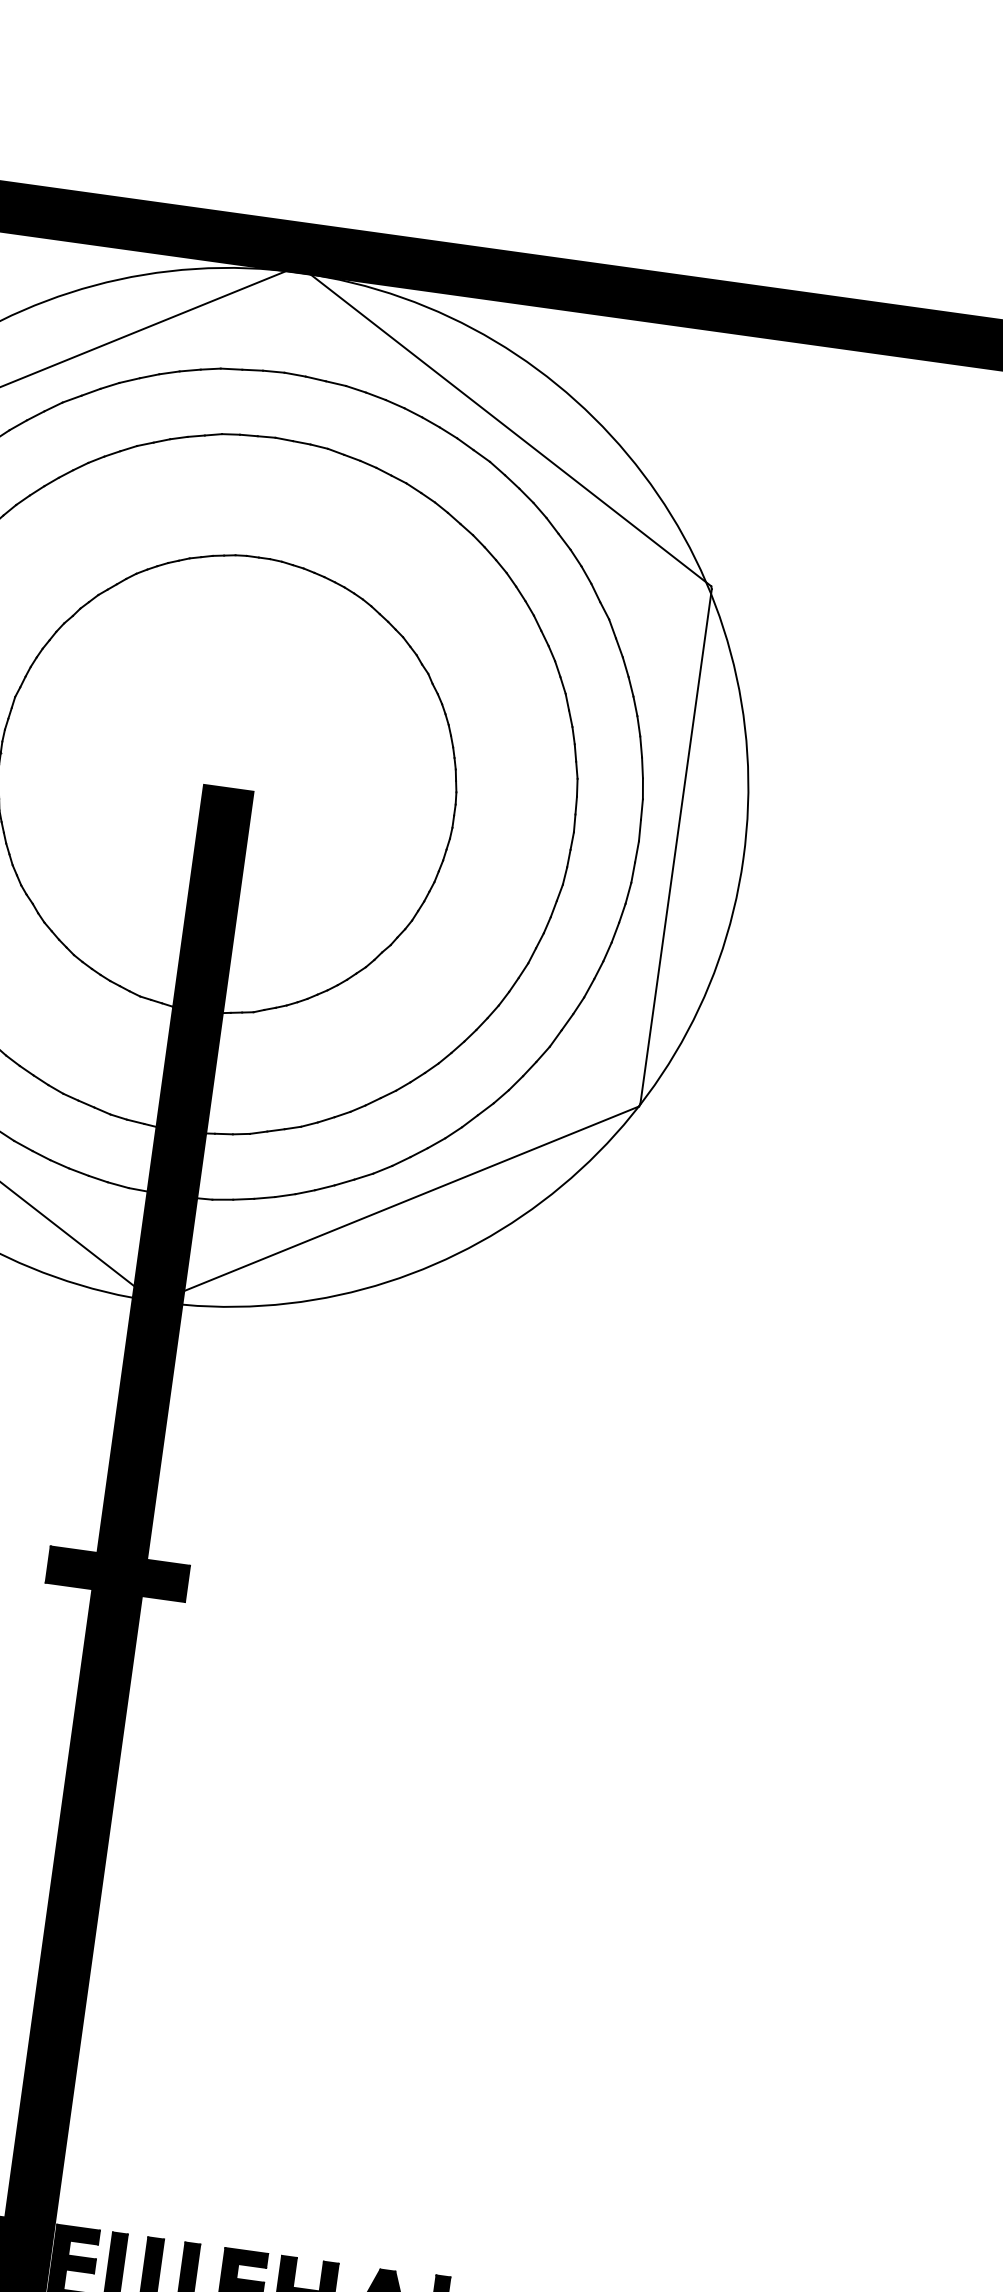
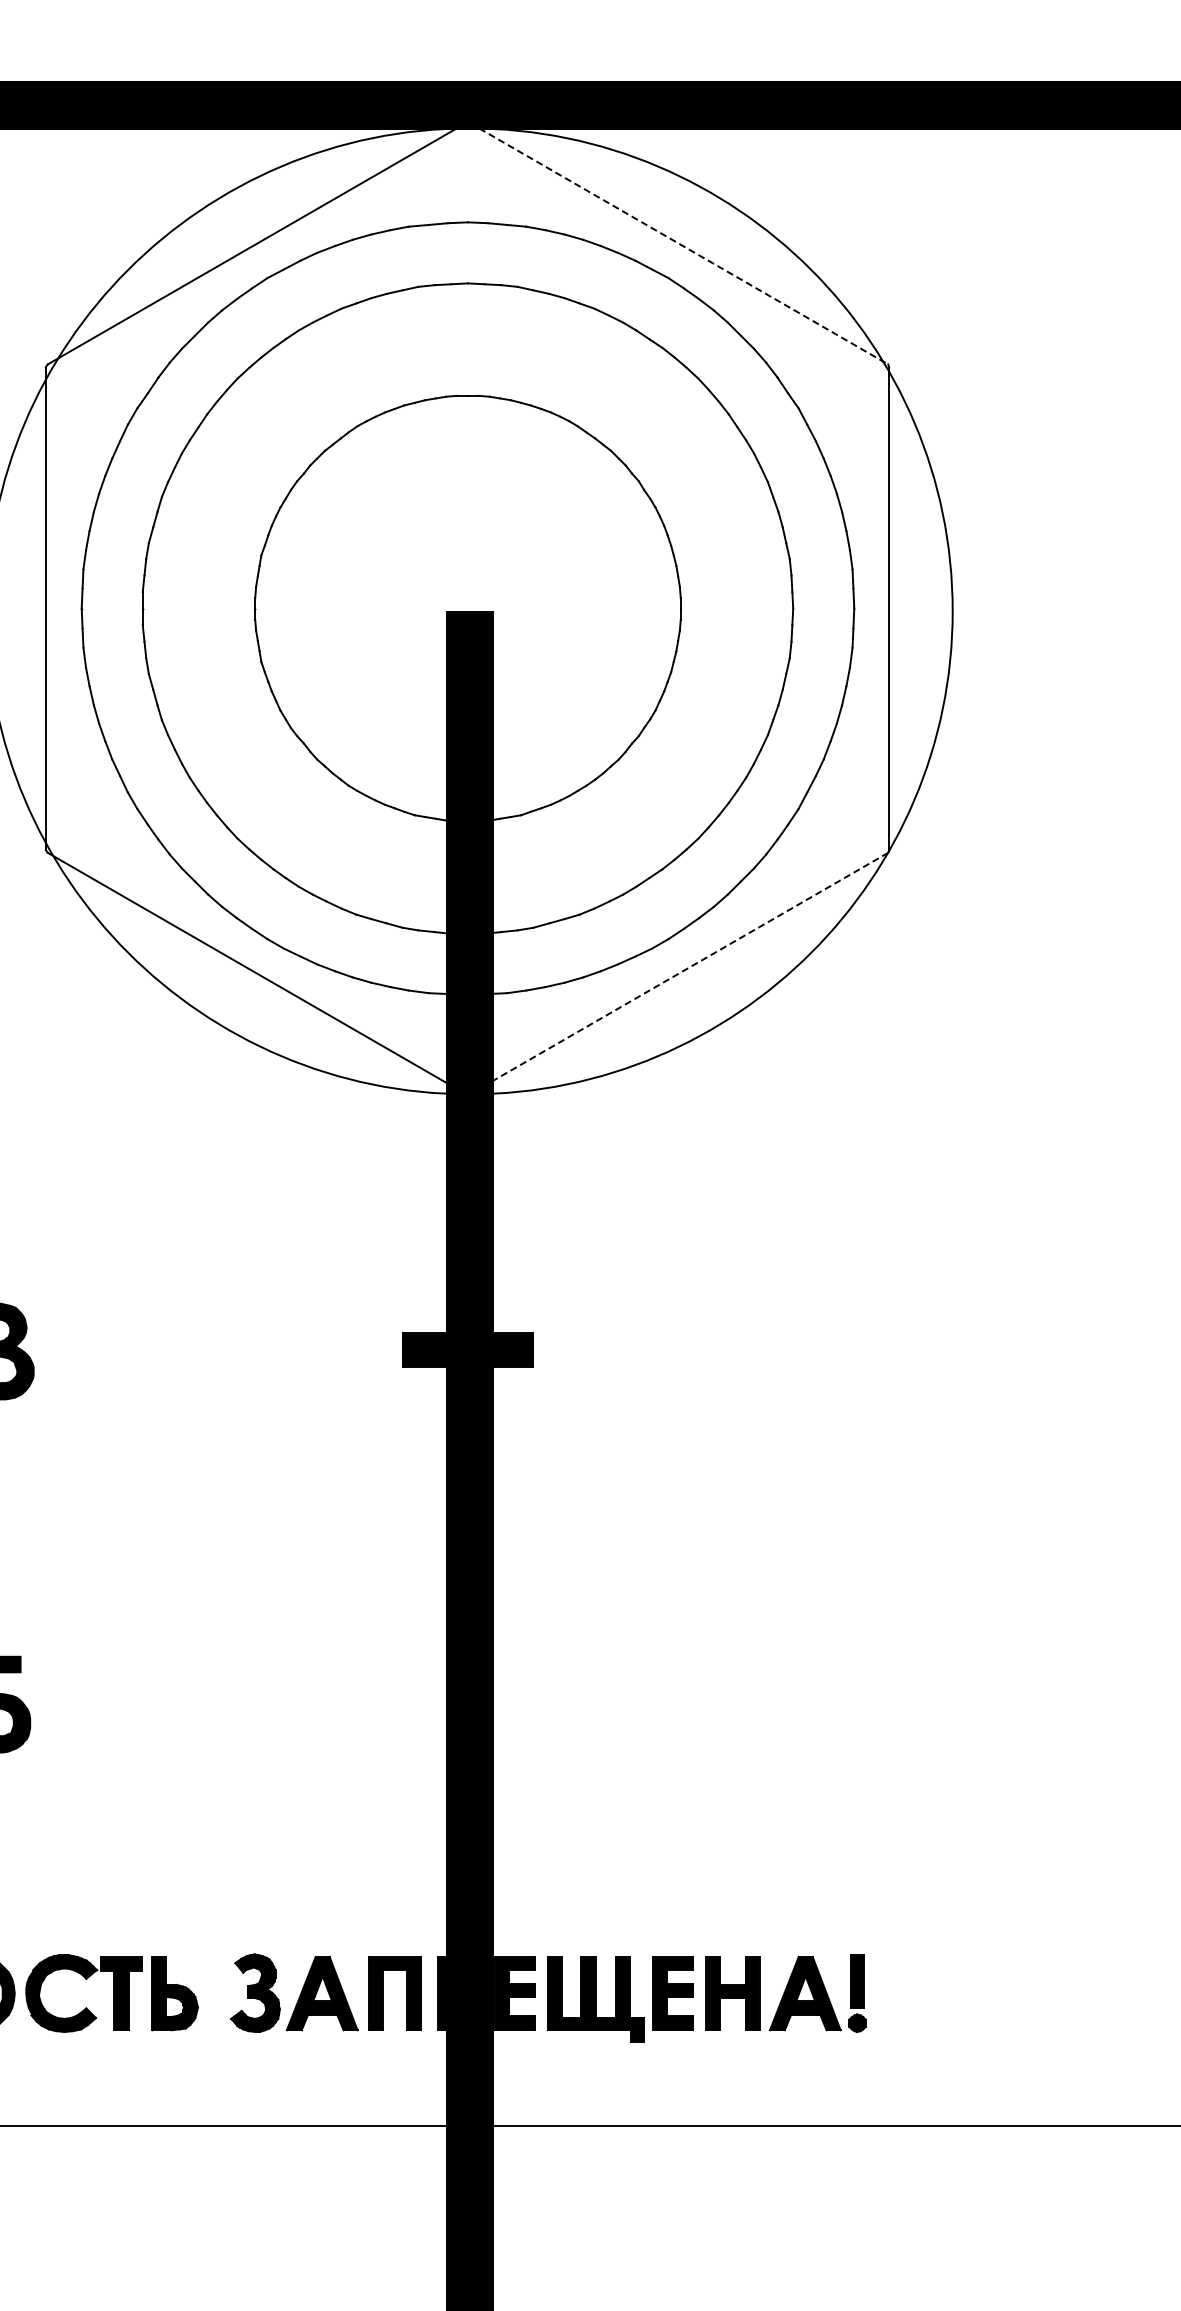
line: (506, 426) -> (679, 243), solid -> dashed
line: (398, 1204) -> (679, 973), solid -> dashed

